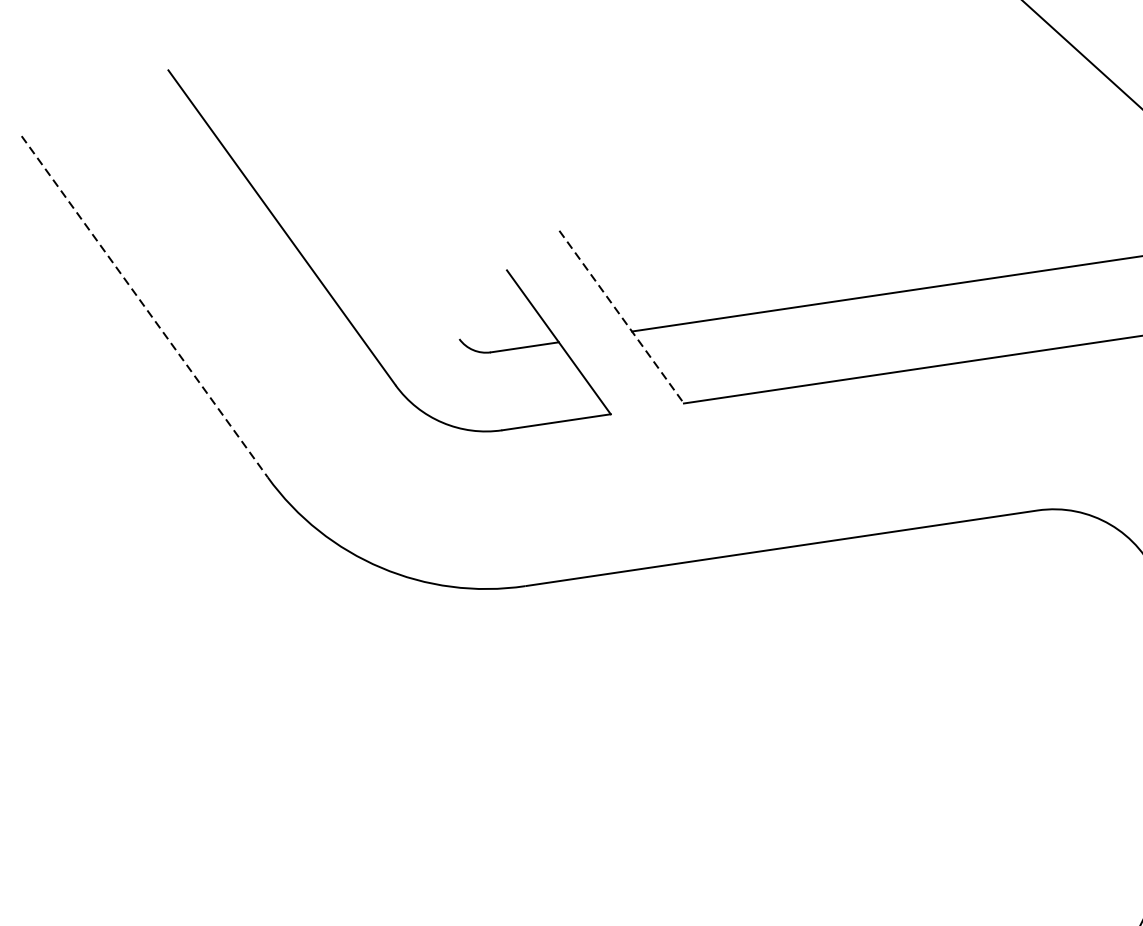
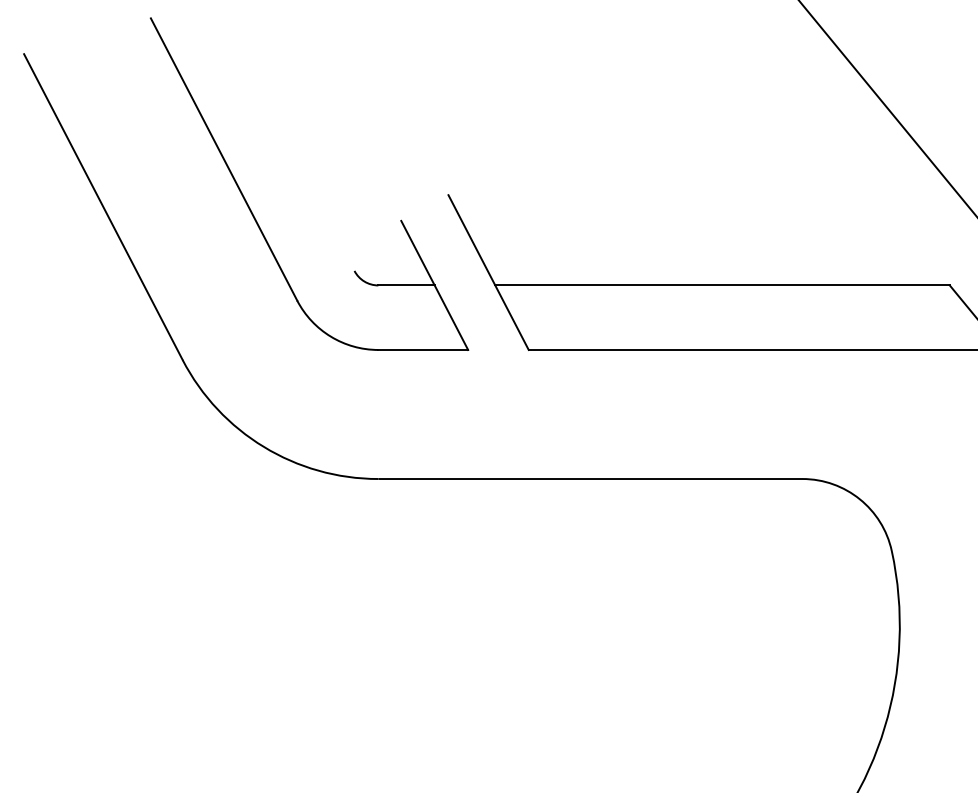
line: (144, 307) -> (103, 207), dashed -> solid
line: (621, 318) -> (488, 273), dashed -> solid

